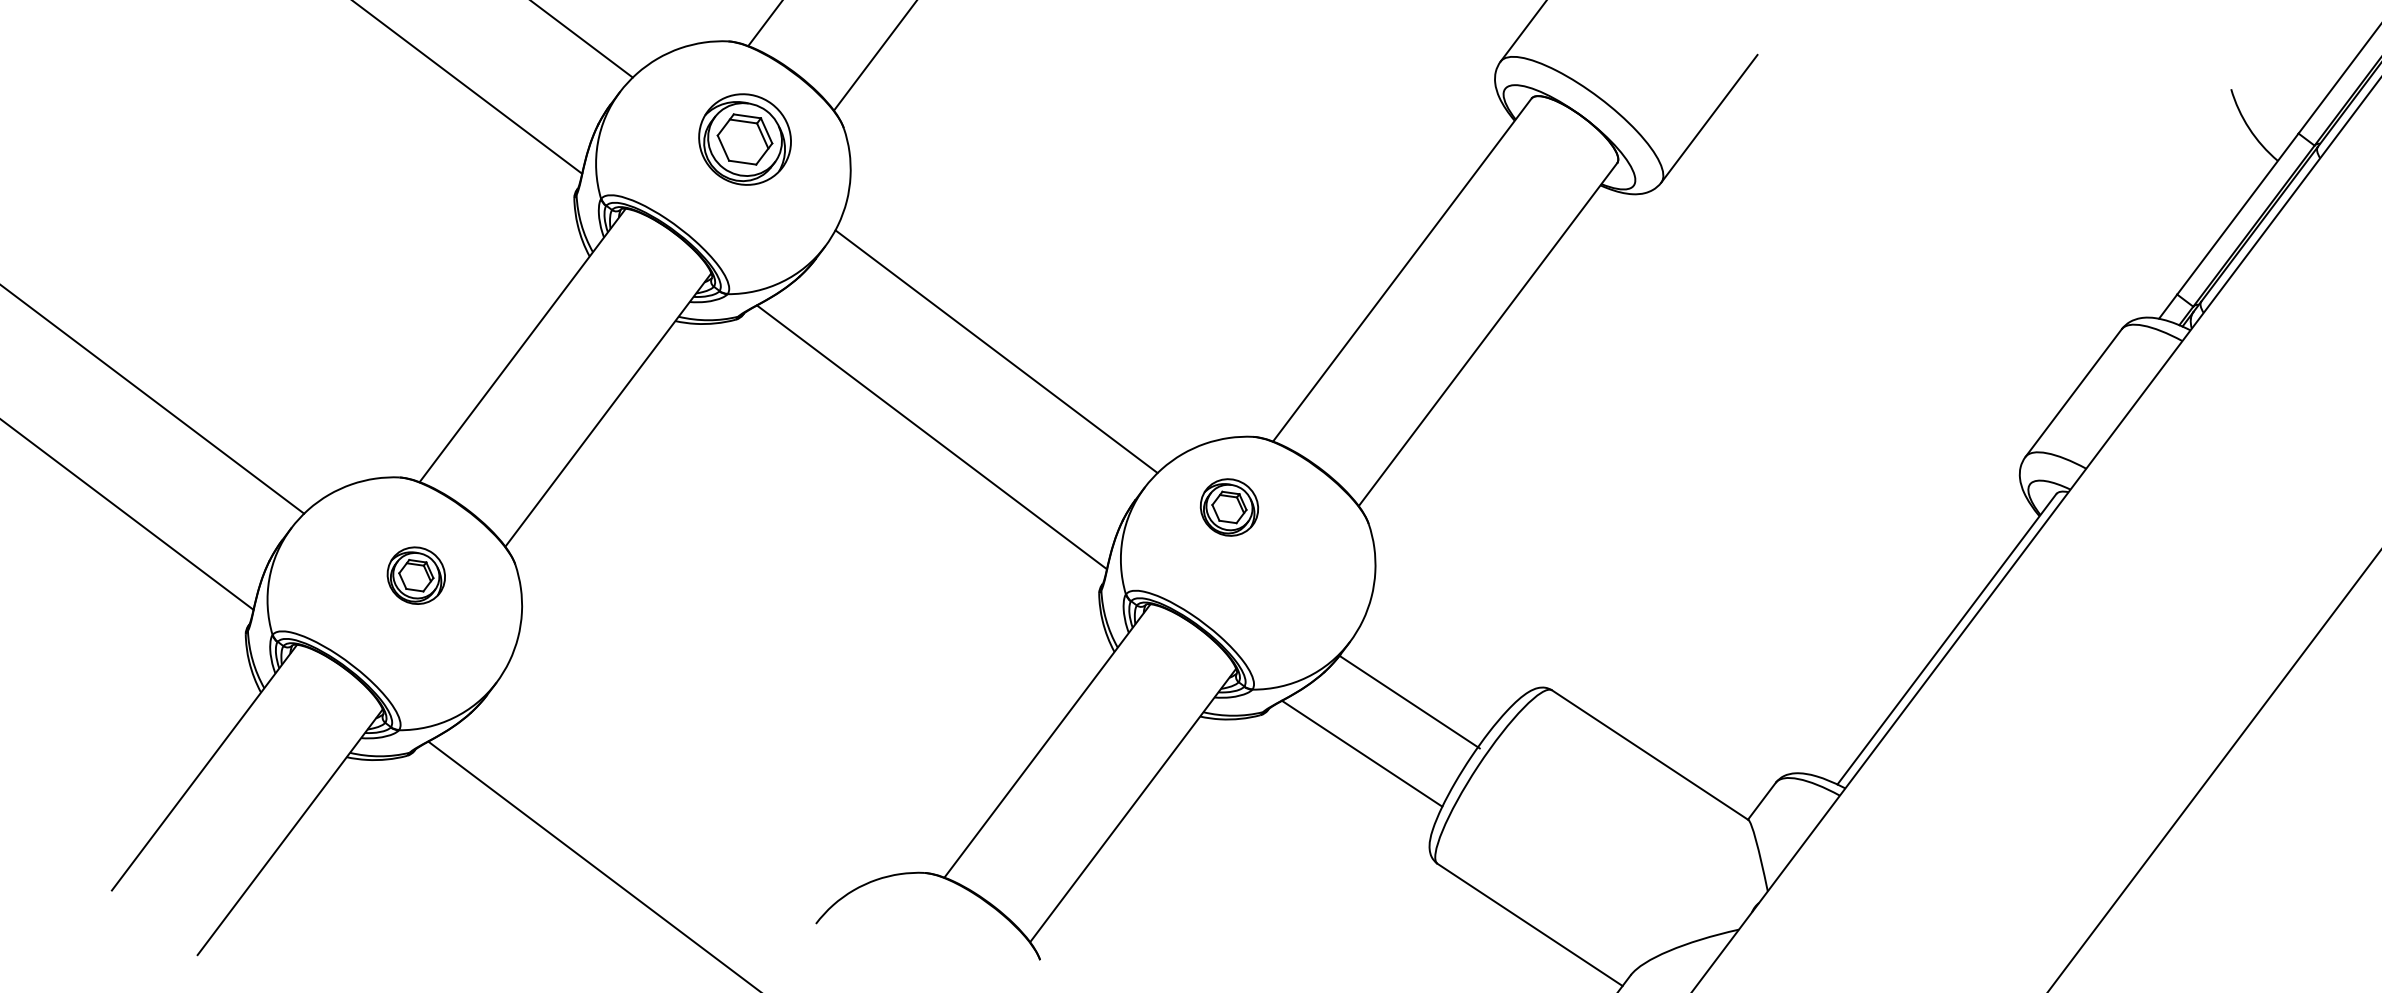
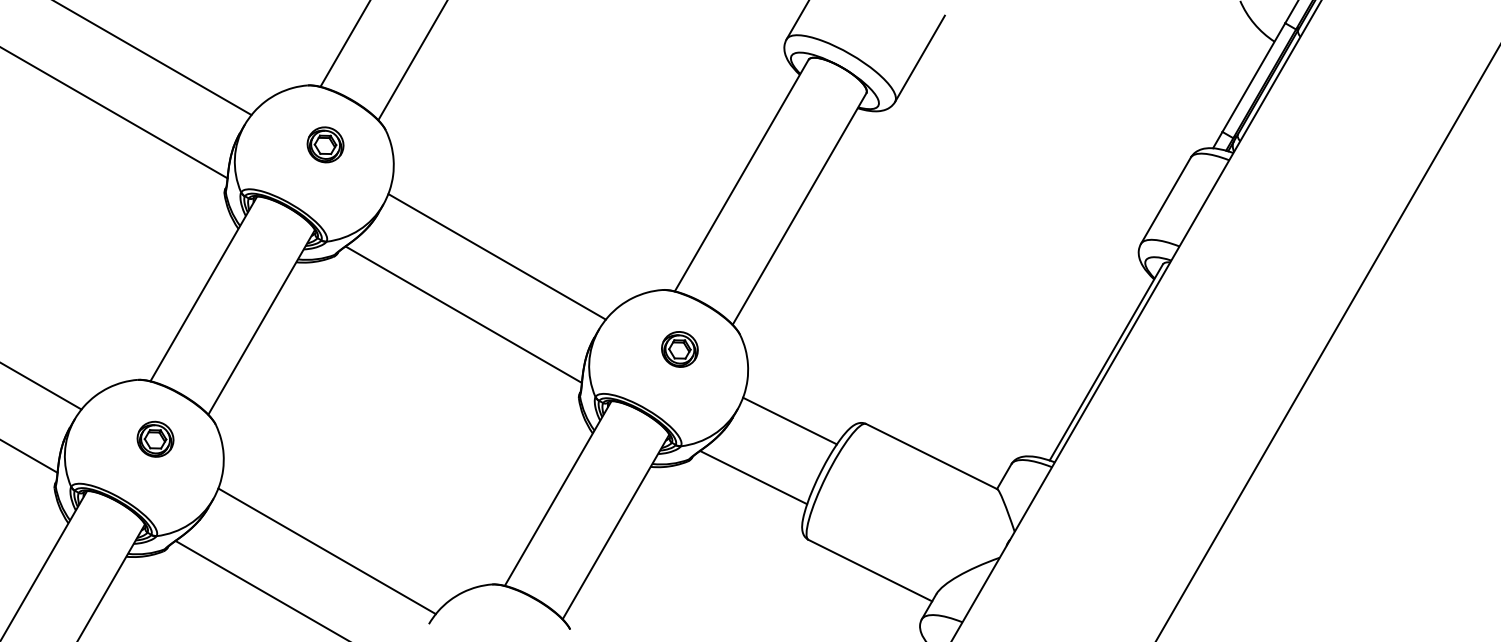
part: (744, 139) -> (325, 144), size x0.62
part: (1228, 507) -> (679, 349), moved
line: (1408, 701) -> (789, 420), moved
line: (666, 787) -> (326, 551), added

